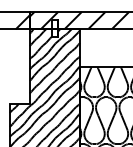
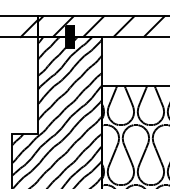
hatch: (54, 28) -> (69, 36), added

